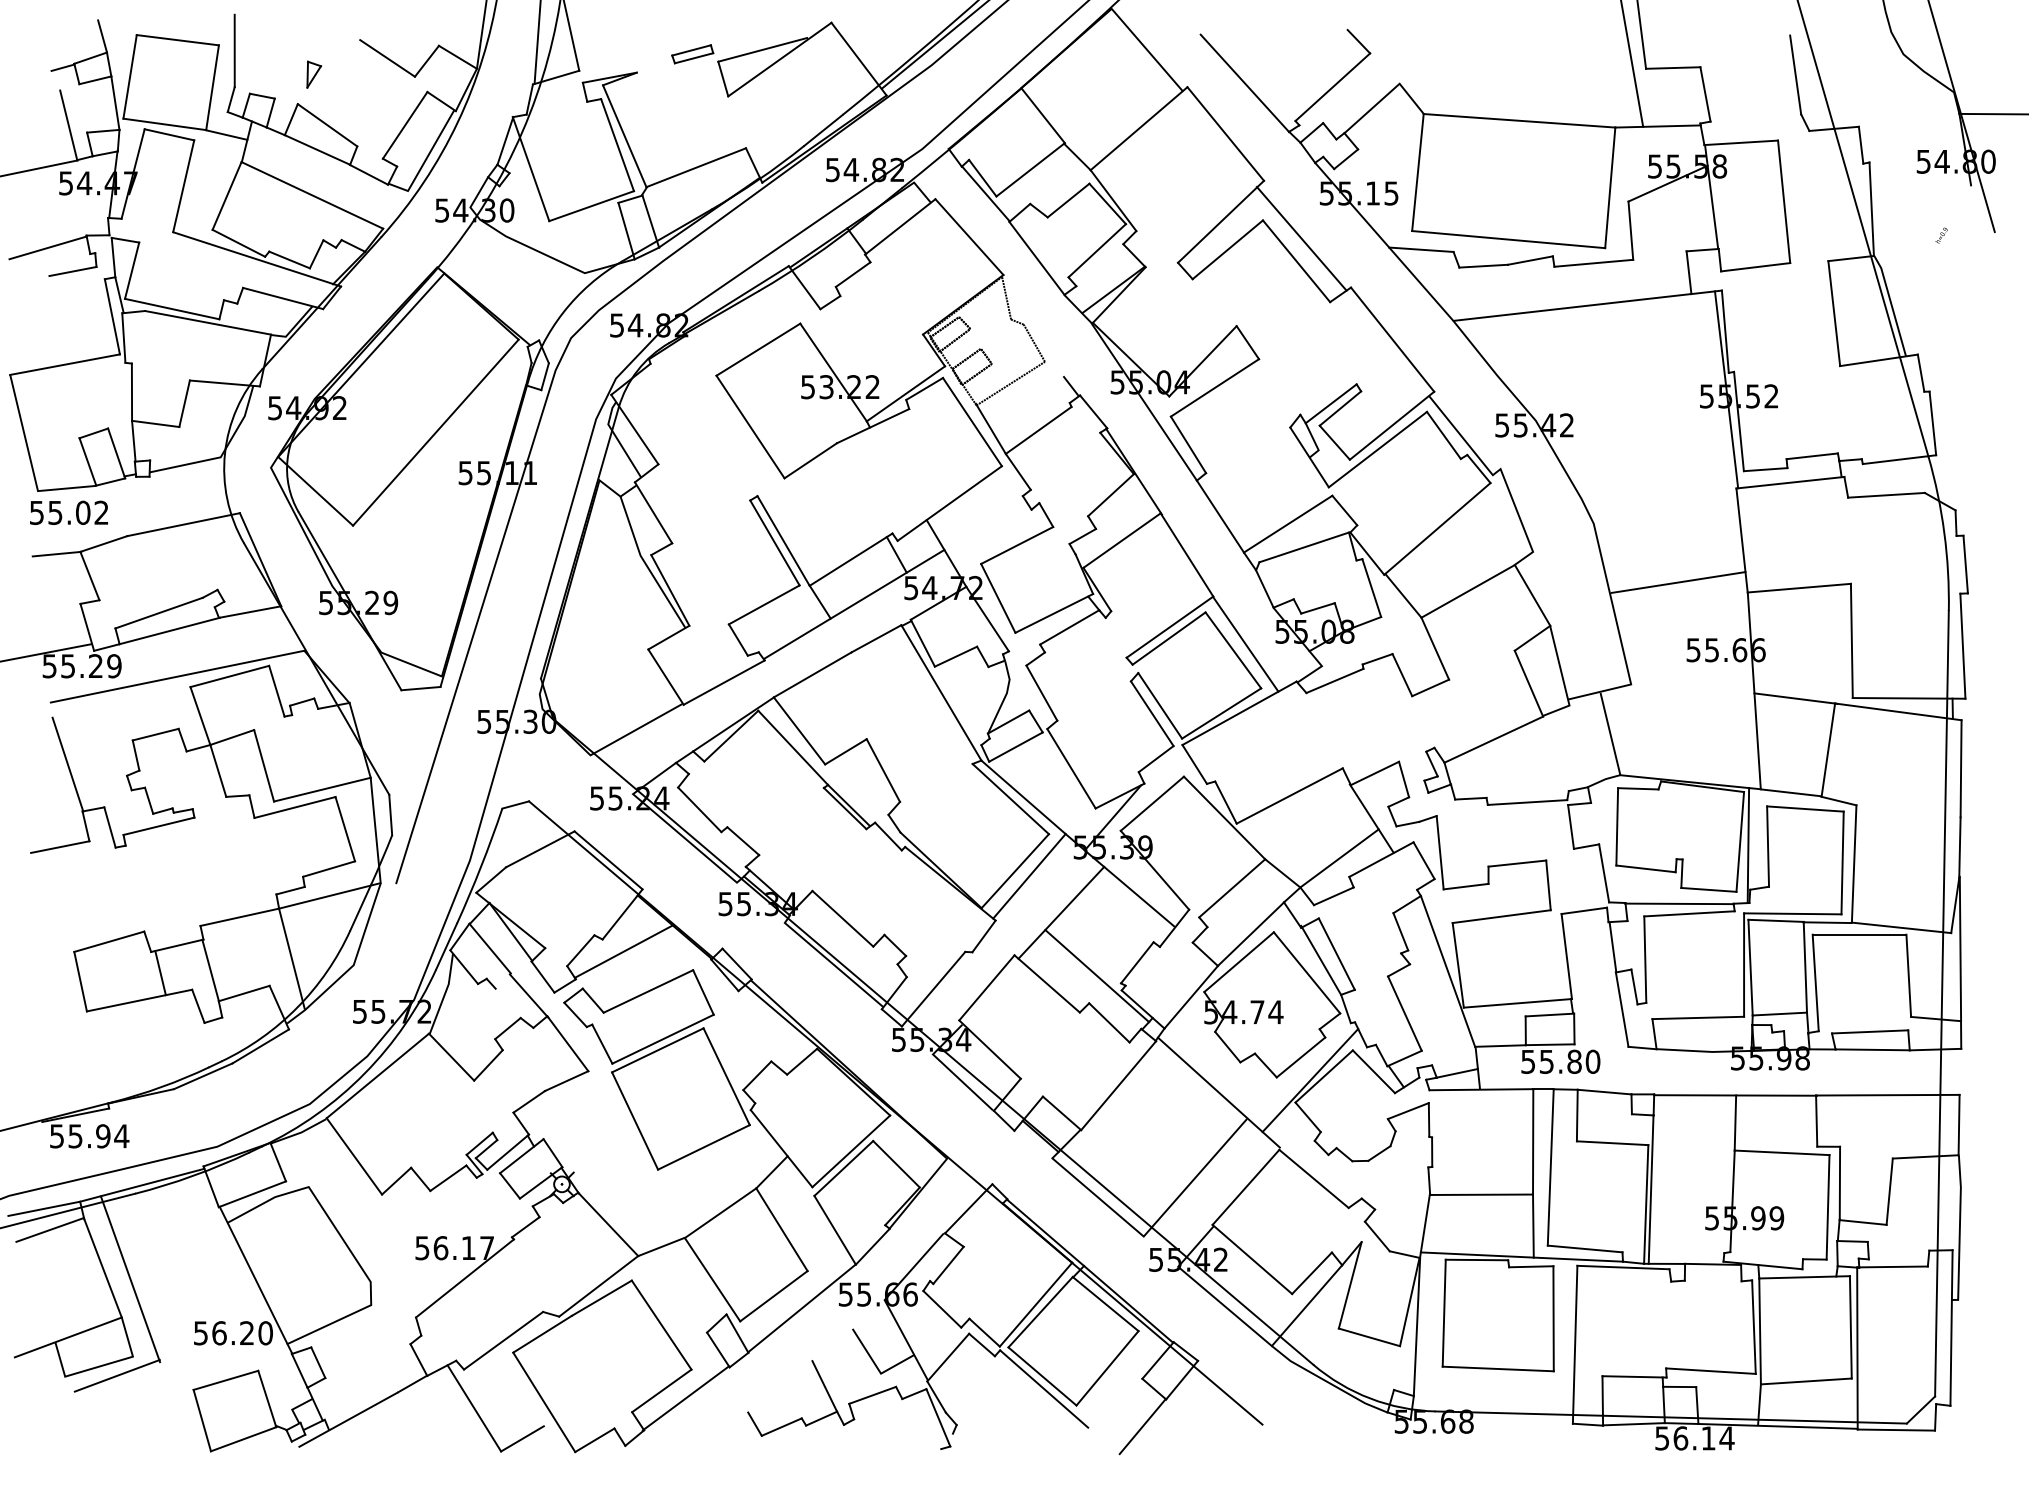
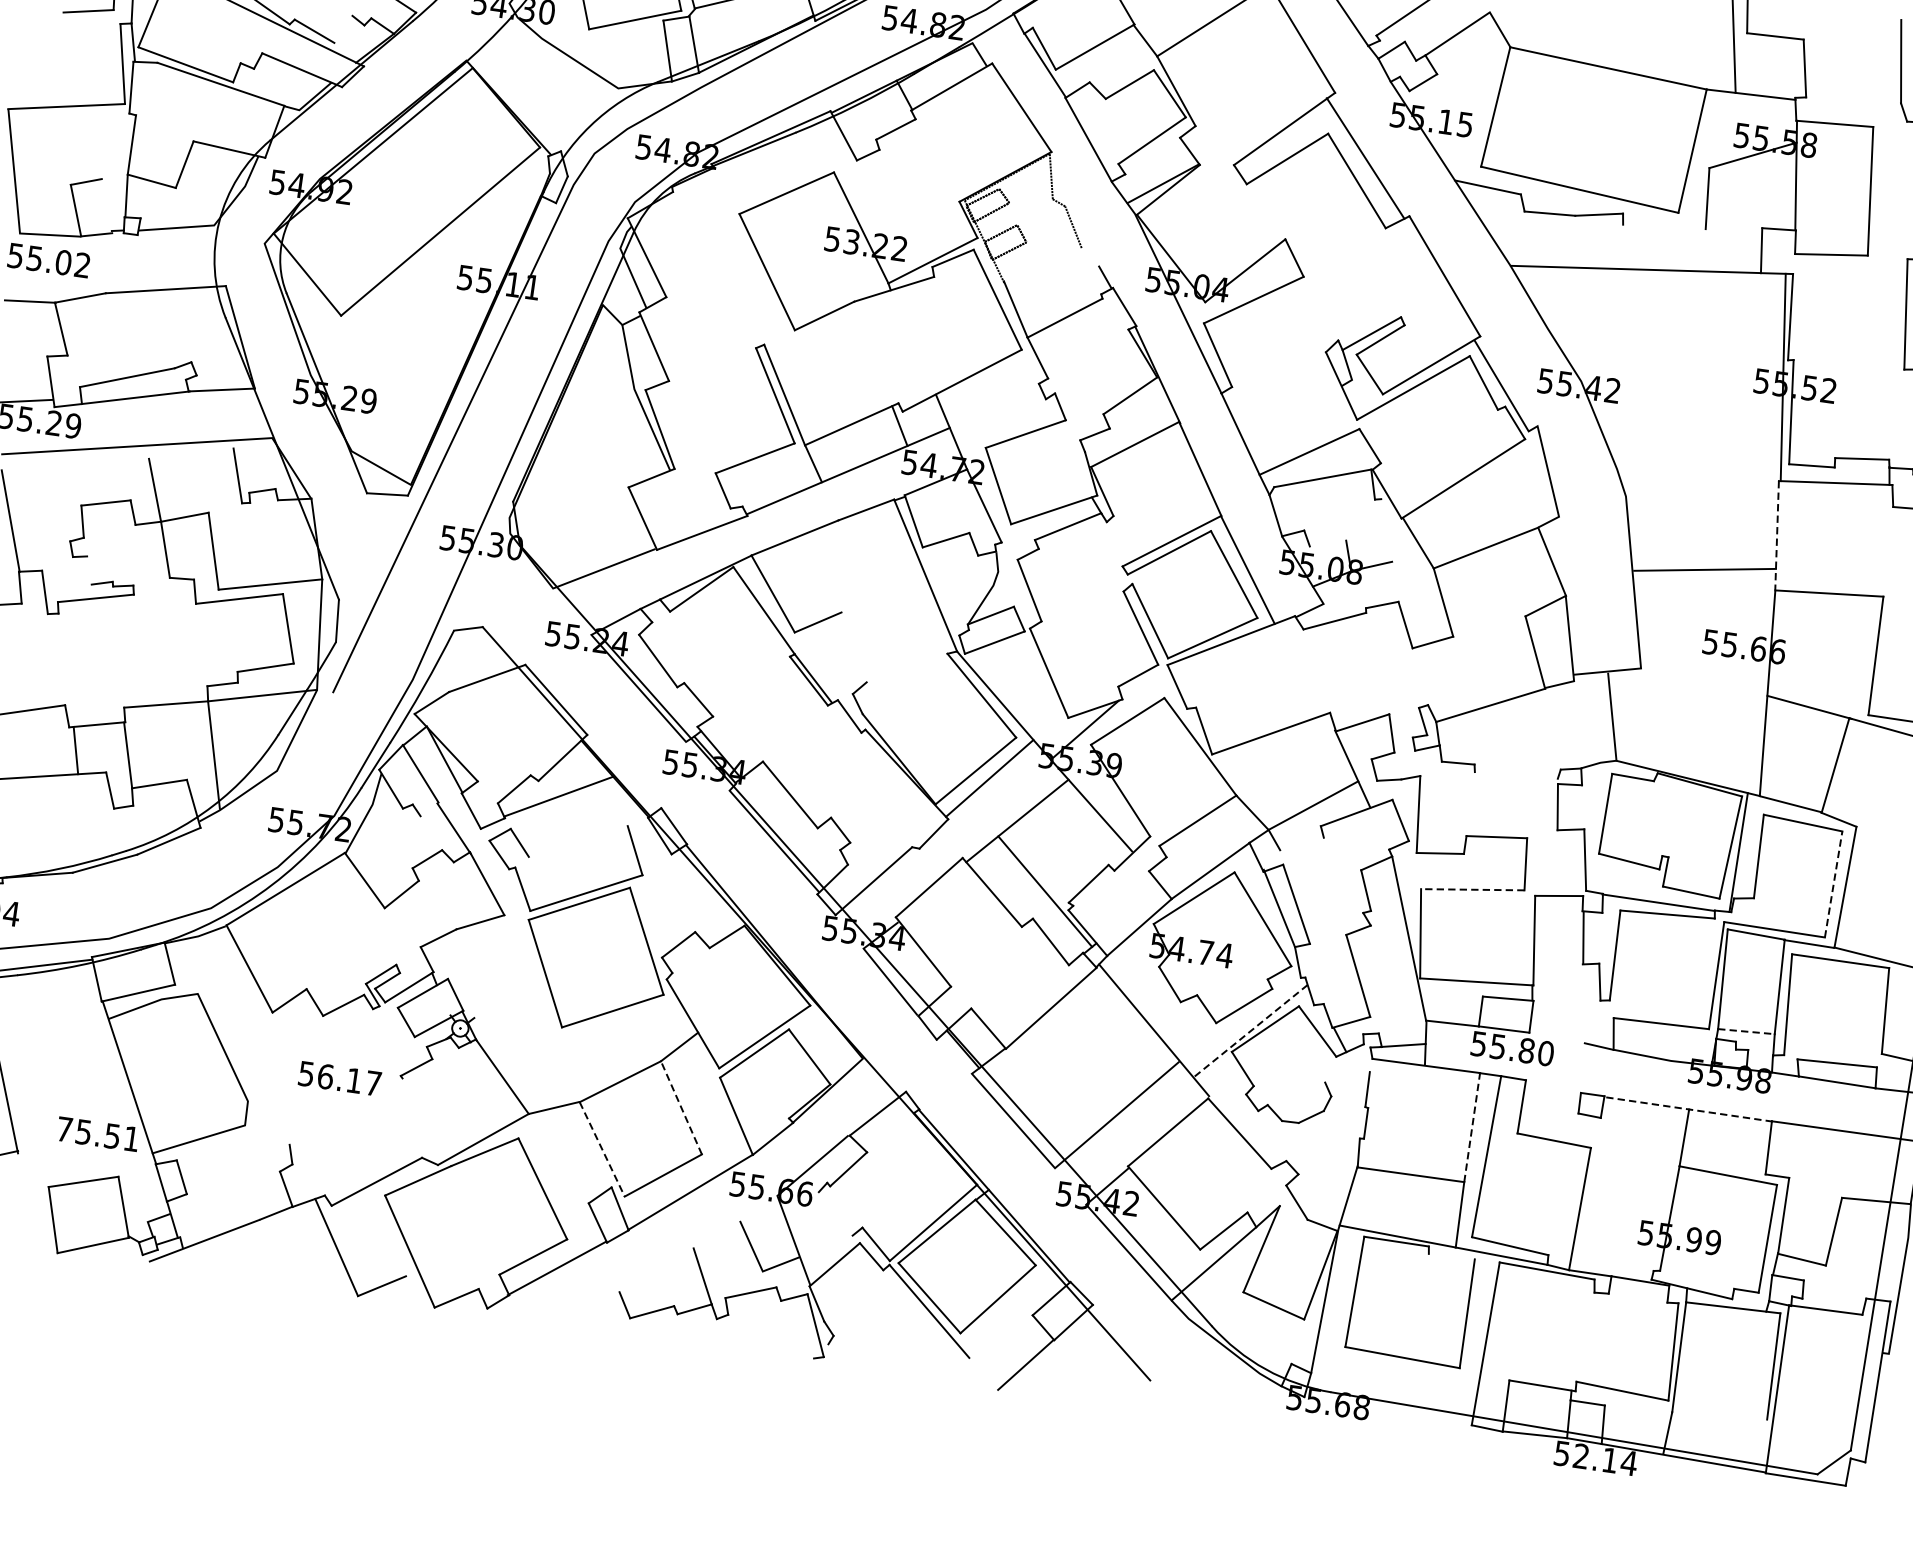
line: (316, 254) -> (343, 29), removed
line: (1593, 262) -> (1664, 226), removed
line: (1010, 383) -> (1042, 265), removed
line: (116, 453) -> (106, 206), removed
line: (1742, 540) -> (1777, 535), solid -> dashed
line: (1371, 588) -> (1386, 530), removed
line: (1317, 608) -> (1327, 543), removed
line: (229, 676) -> (190, 453), removed
line: (883, 770) -> (854, 647), removed
line: (149, 800) -> (89, 570), removed
line: (1527, 802) -> (1516, 775), removed
line: (1842, 862) -> (1833, 883), solid -> dashed
line: (1333, 896) -> (1301, 844), removed
line: (1501, 916) -> (1472, 889), solid -> dashed
line: (648, 991) -> (578, 841), removed
line: (1621, 1009) -> (1583, 1003), removed
line: (1780, 1014) -> (1747, 1032), solid -> dashed
line: (1310, 1080) -> (1250, 1031), solid -> dashed
line: (1604, 1091) -> (1553, 1085), removed
line: (1735, 1095) -> (1688, 1109), solid -> dashed
line: (1407, 1111) -> (1346, 1077), removed
line: (1533, 1141) -> (1472, 1127), solid -> dashed
line: (1650, 1189) -> (1586, 1194), removed
line: (781, 1229) -> (681, 1107), solid -> dashed
line: (1531, 1266) -> (1452, 1256), removed
line: (464, 1278) -> (345, 1111), removed
line: (712, 1280) -> (602, 1150), solid -> dashed
line: (942, 1308) -> (836, 1213), removed
text: (233, 1333) -> (98, 1134), 56.20 -> 75.51
line: (1805, 1381) -> (1718, 1415), removed
text: (1680, 1438) -> (1581, 1456), 56.14 -> 52.14

